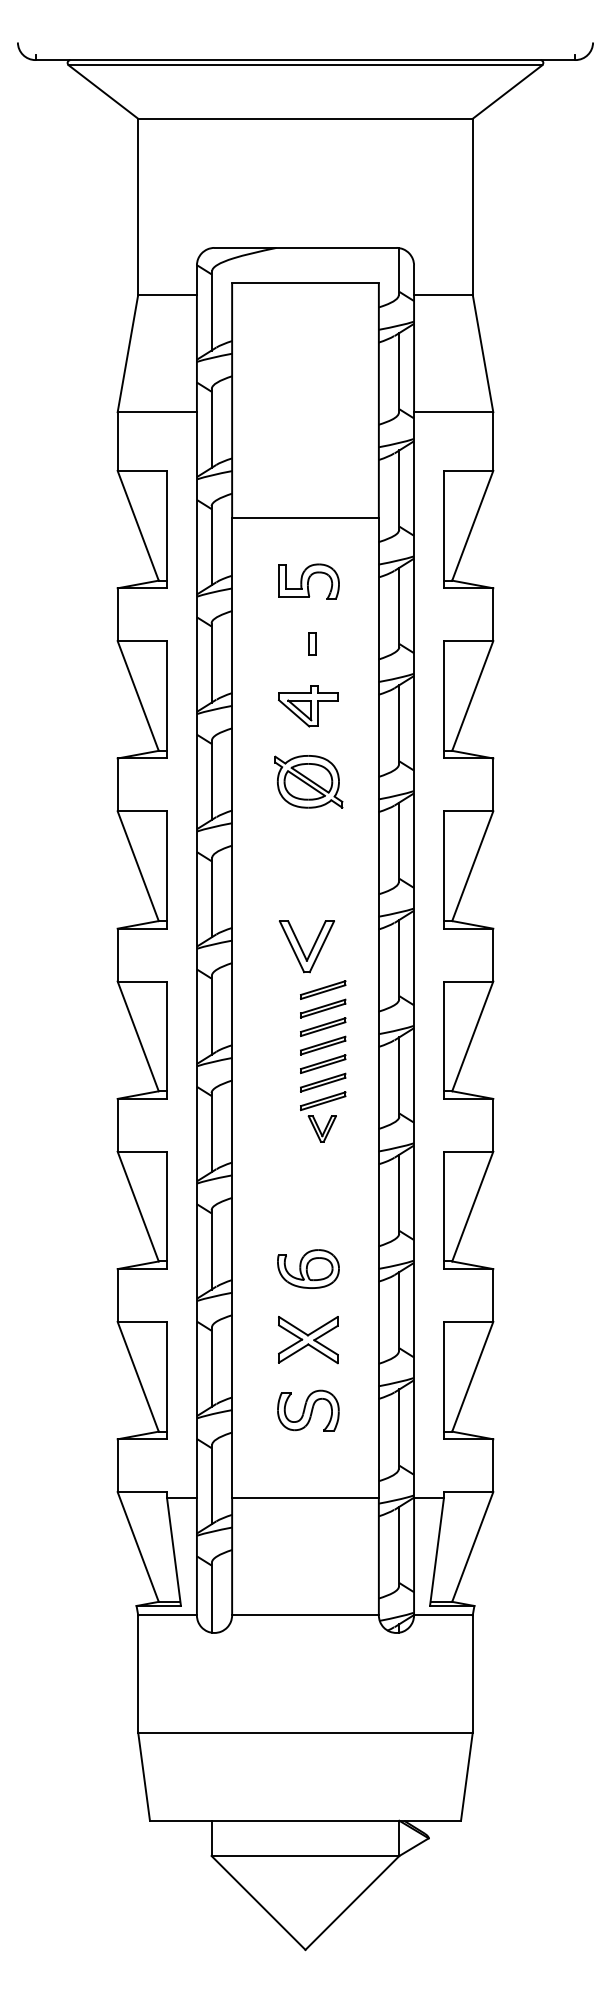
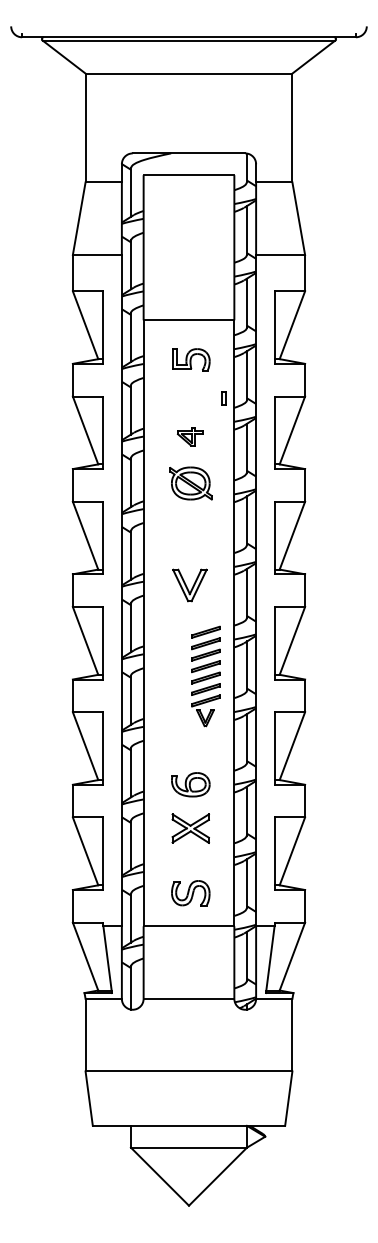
part: (311, 644) -> (223, 398), moved
part: (307, 705) -> (190, 436), size x0.7
part: (322, 1061) -> (205, 676), moved
part: (307, 1410) -> (190, 893), moved

